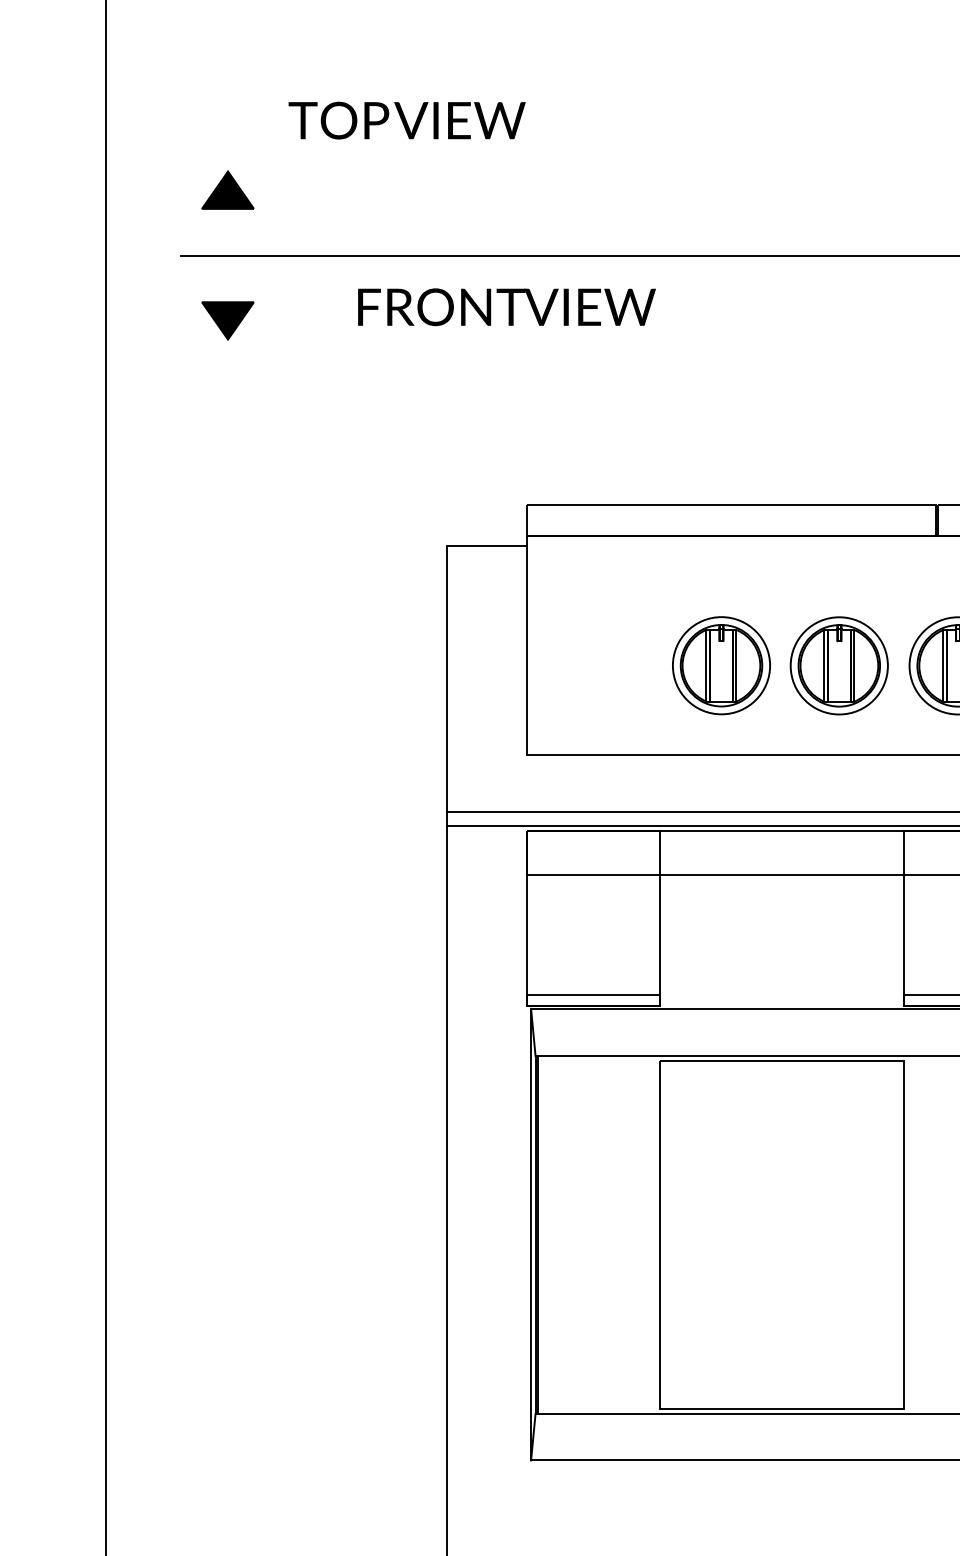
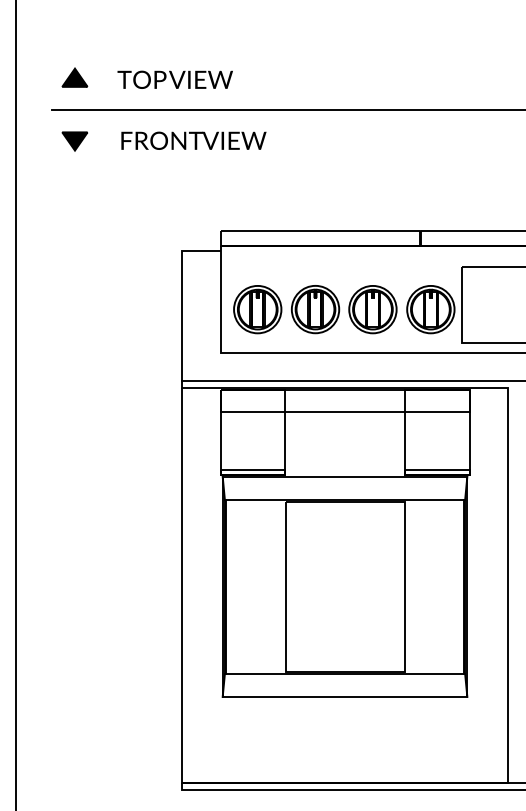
text: (405, 119) -> (174, 79), moved
text: (506, 306) -> (193, 140), moved
part: (602, 665) -> (257, 309), added

